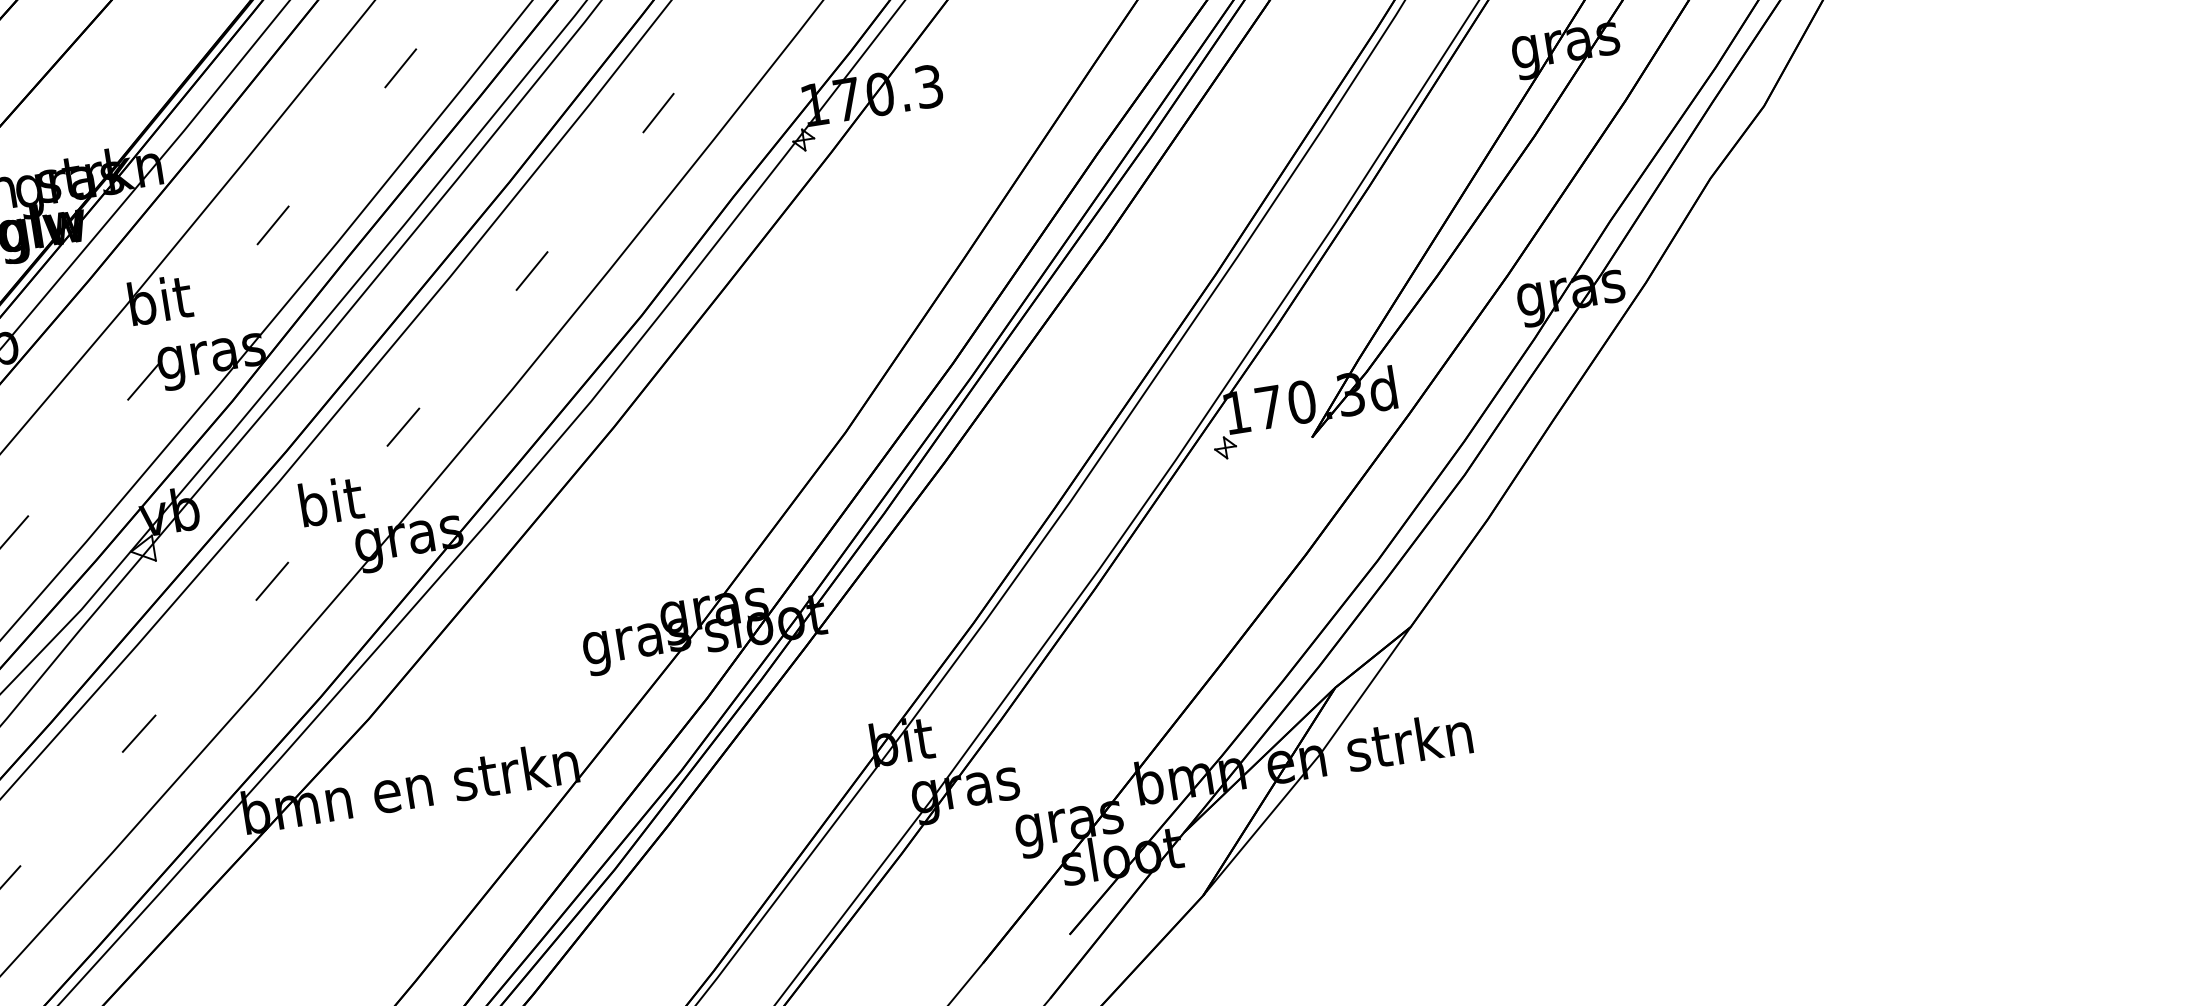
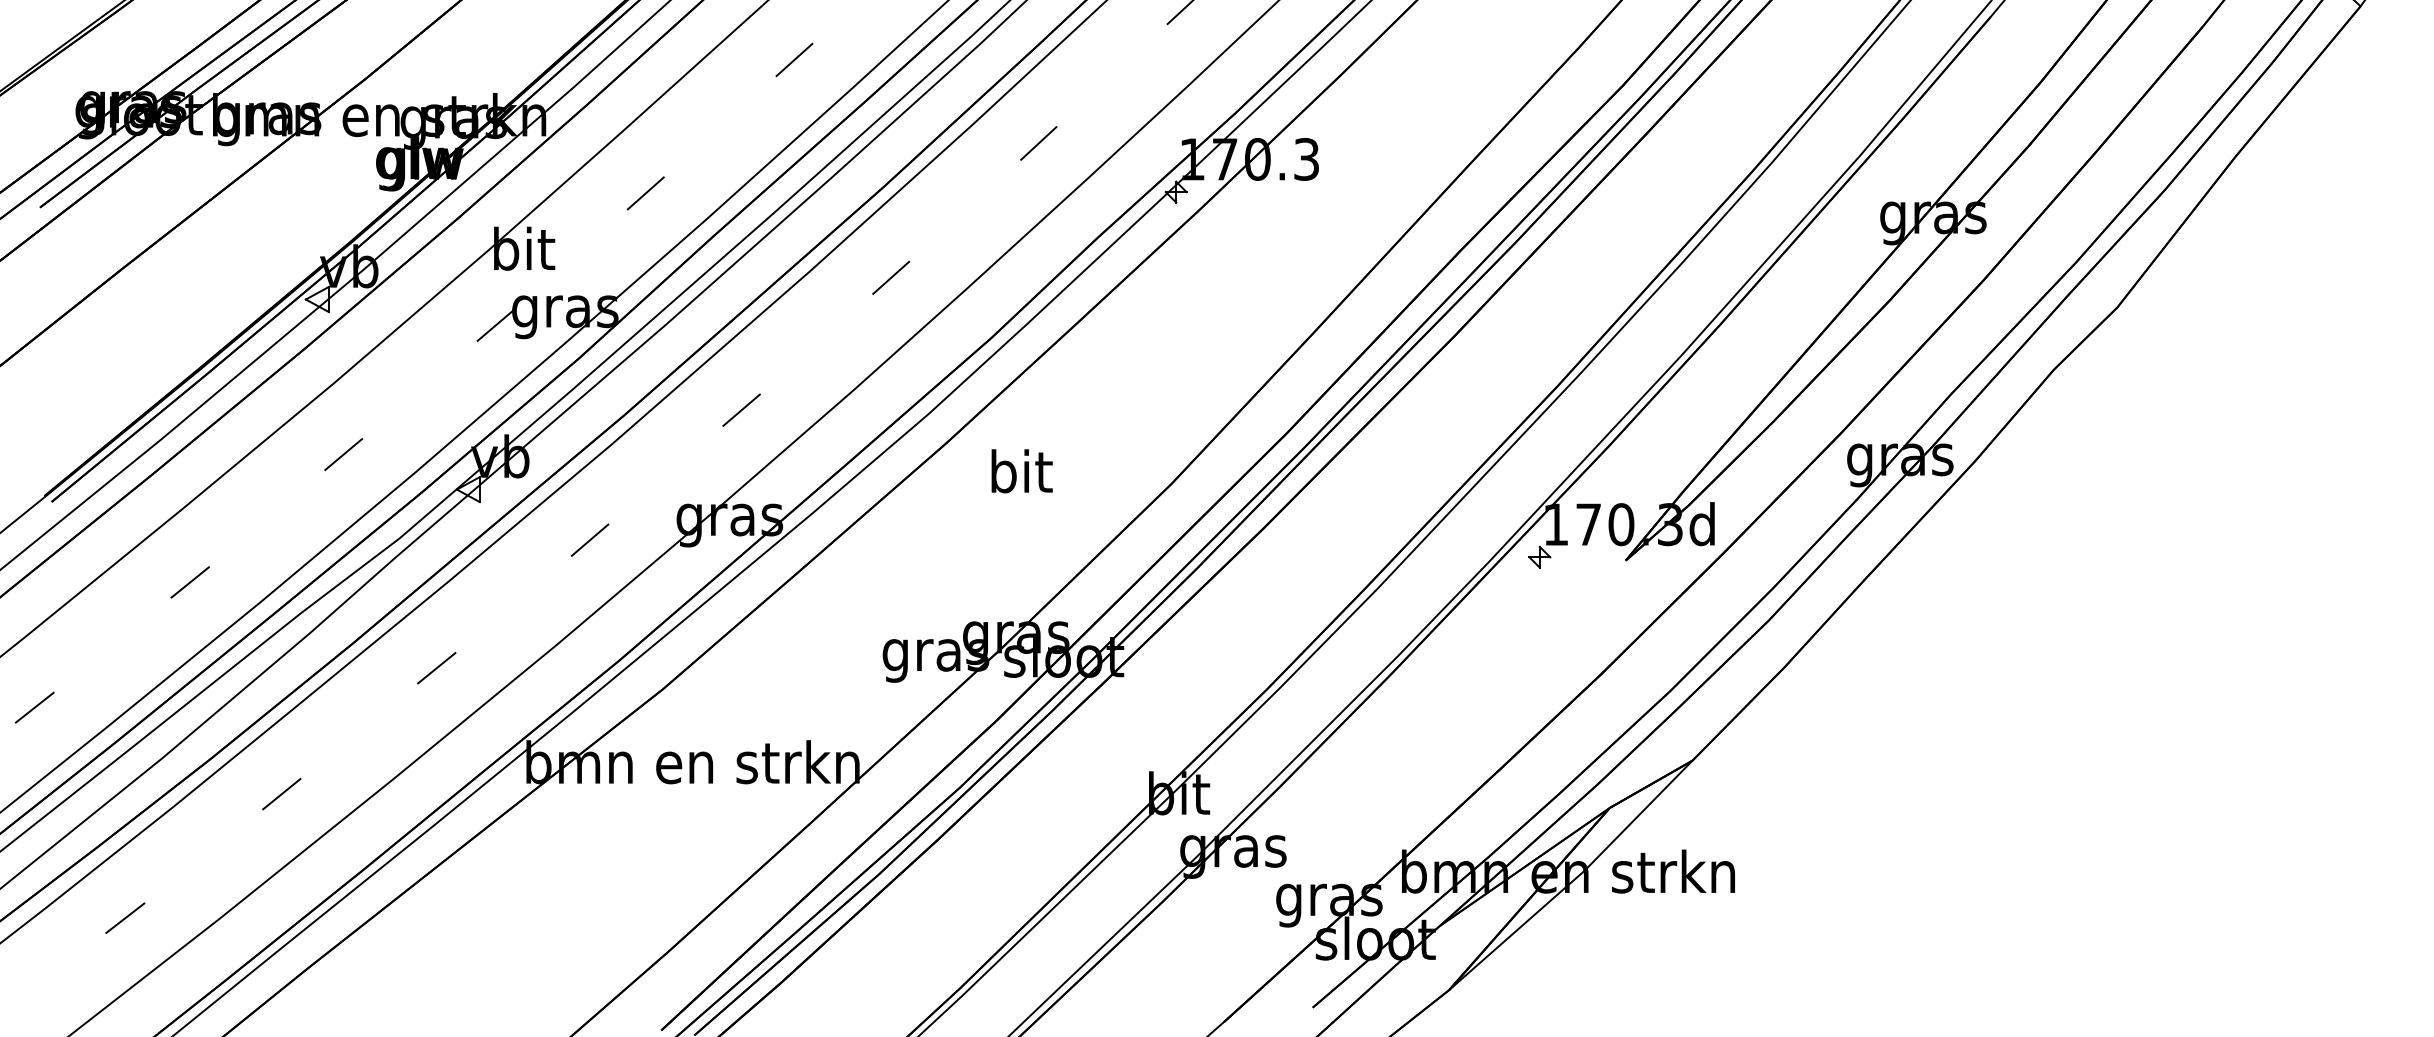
text: (330, 501) -> (1021, 471), moved

